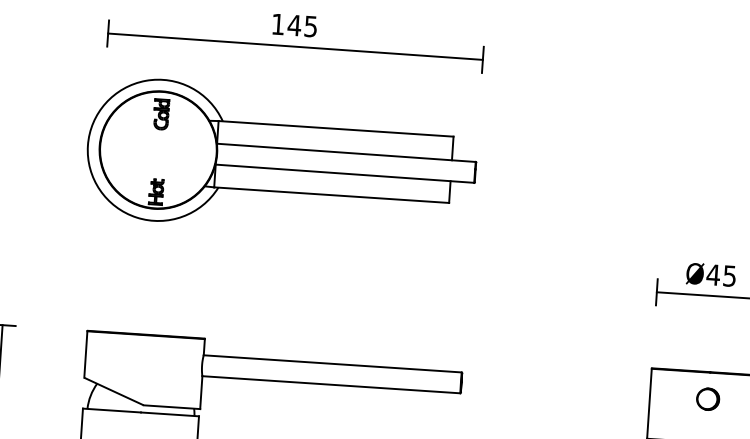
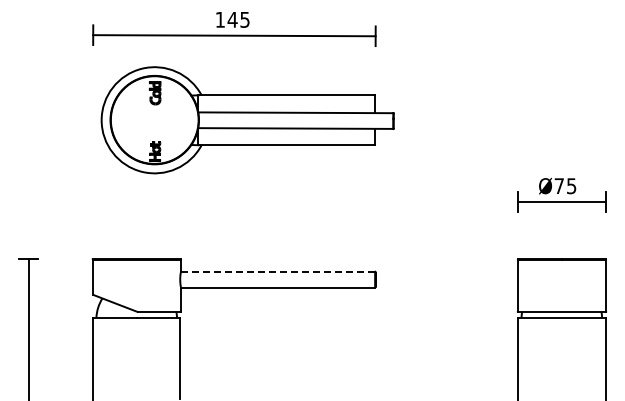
part: (281, 158) -> (247, 120), moved
text: (713, 274) -> (559, 185), Ø45 -> Ø75
line: (331, 363) -> (277, 271), solid -> dashed
part: (708, 399) -> (561, 279), removed

